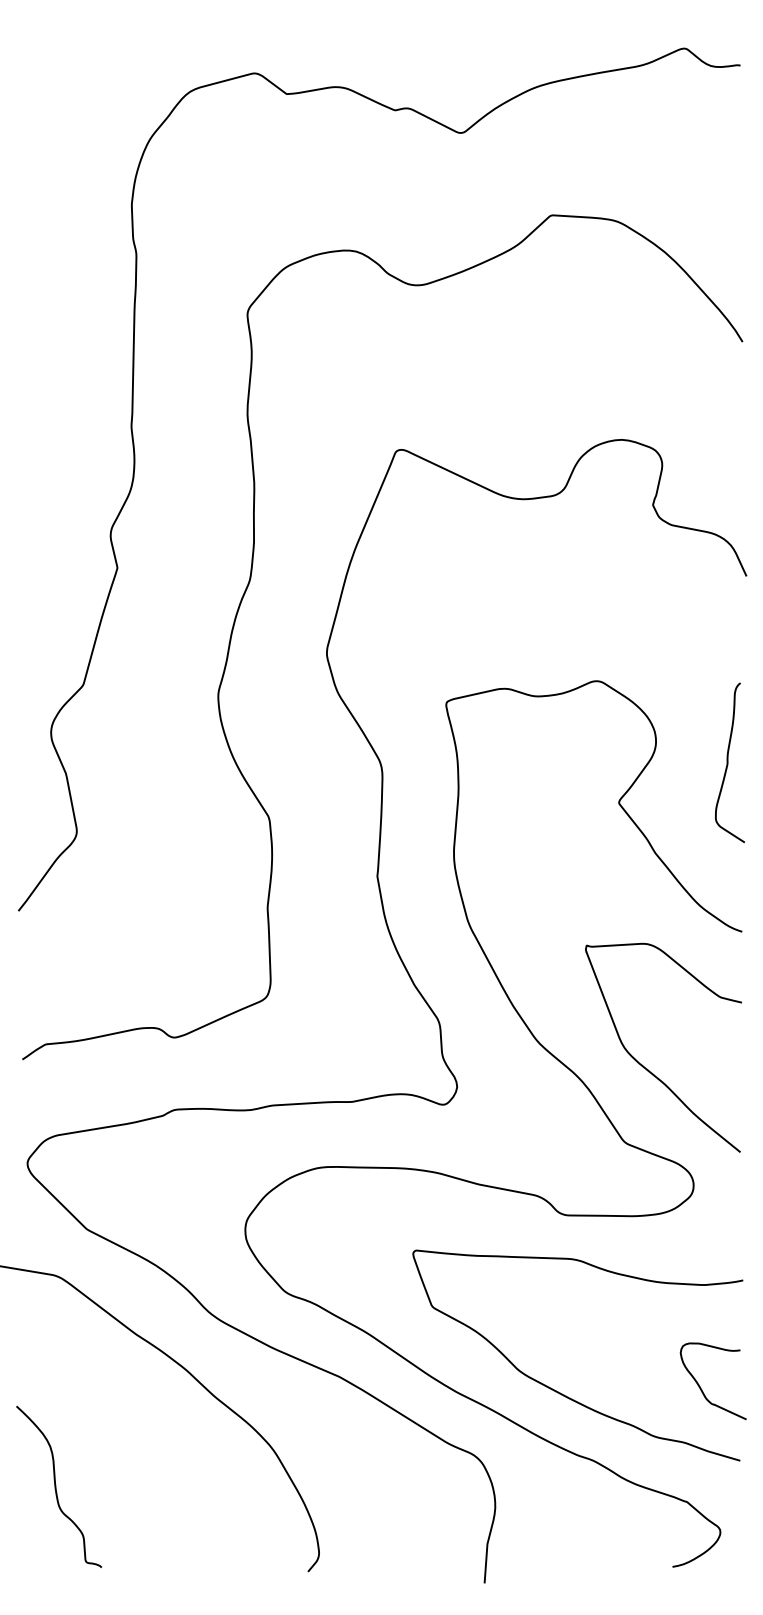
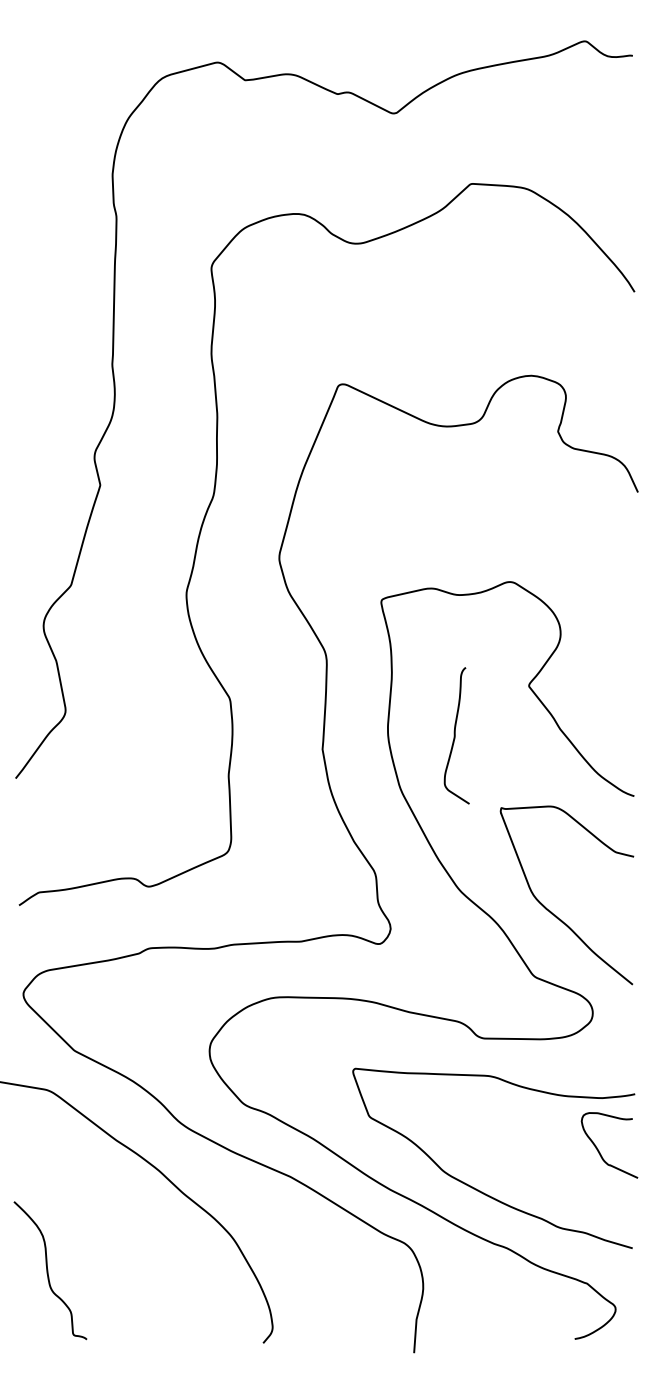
curve: (728, 762) -> (455, 735), moved
curve: (701, 1387) -> (599, 1150), moved

